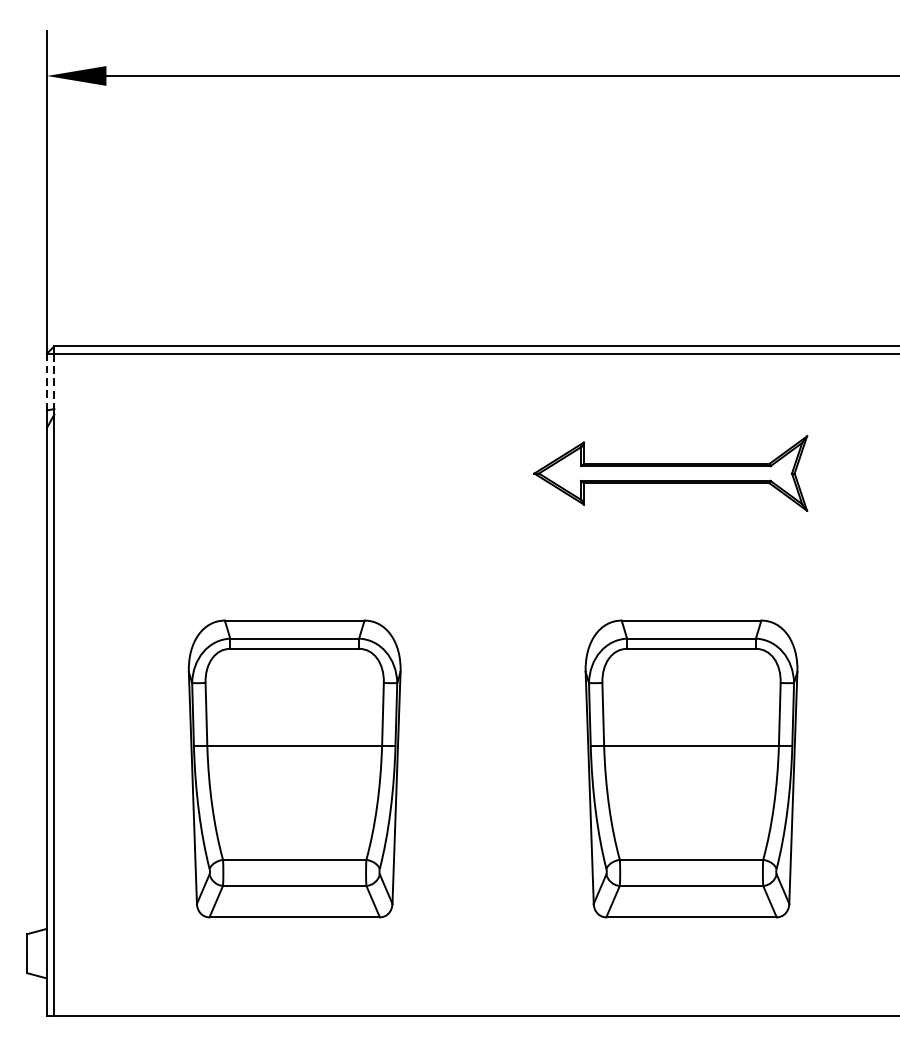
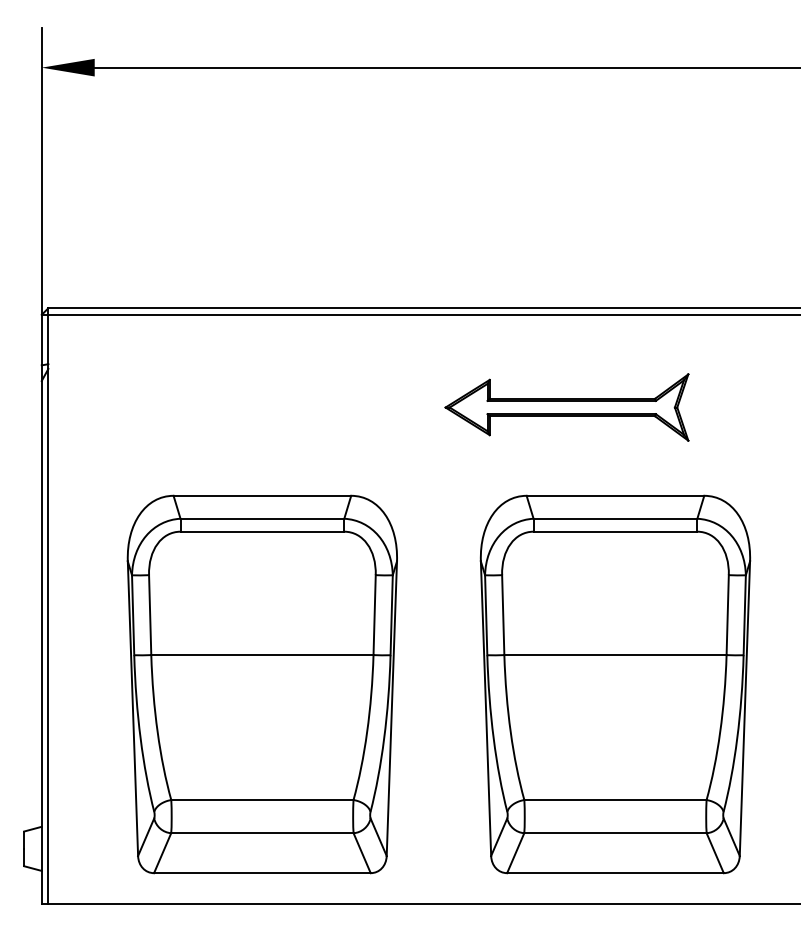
line: (46, 381) -> (41, 339), dashed -> solid
line: (54, 381) -> (48, 339), dashed -> solid
part: (670, 473) -> (566, 407), moved
part: (293, 768) -> (261, 684), size x1.43
part: (691, 768) -> (615, 684), size x1.43

